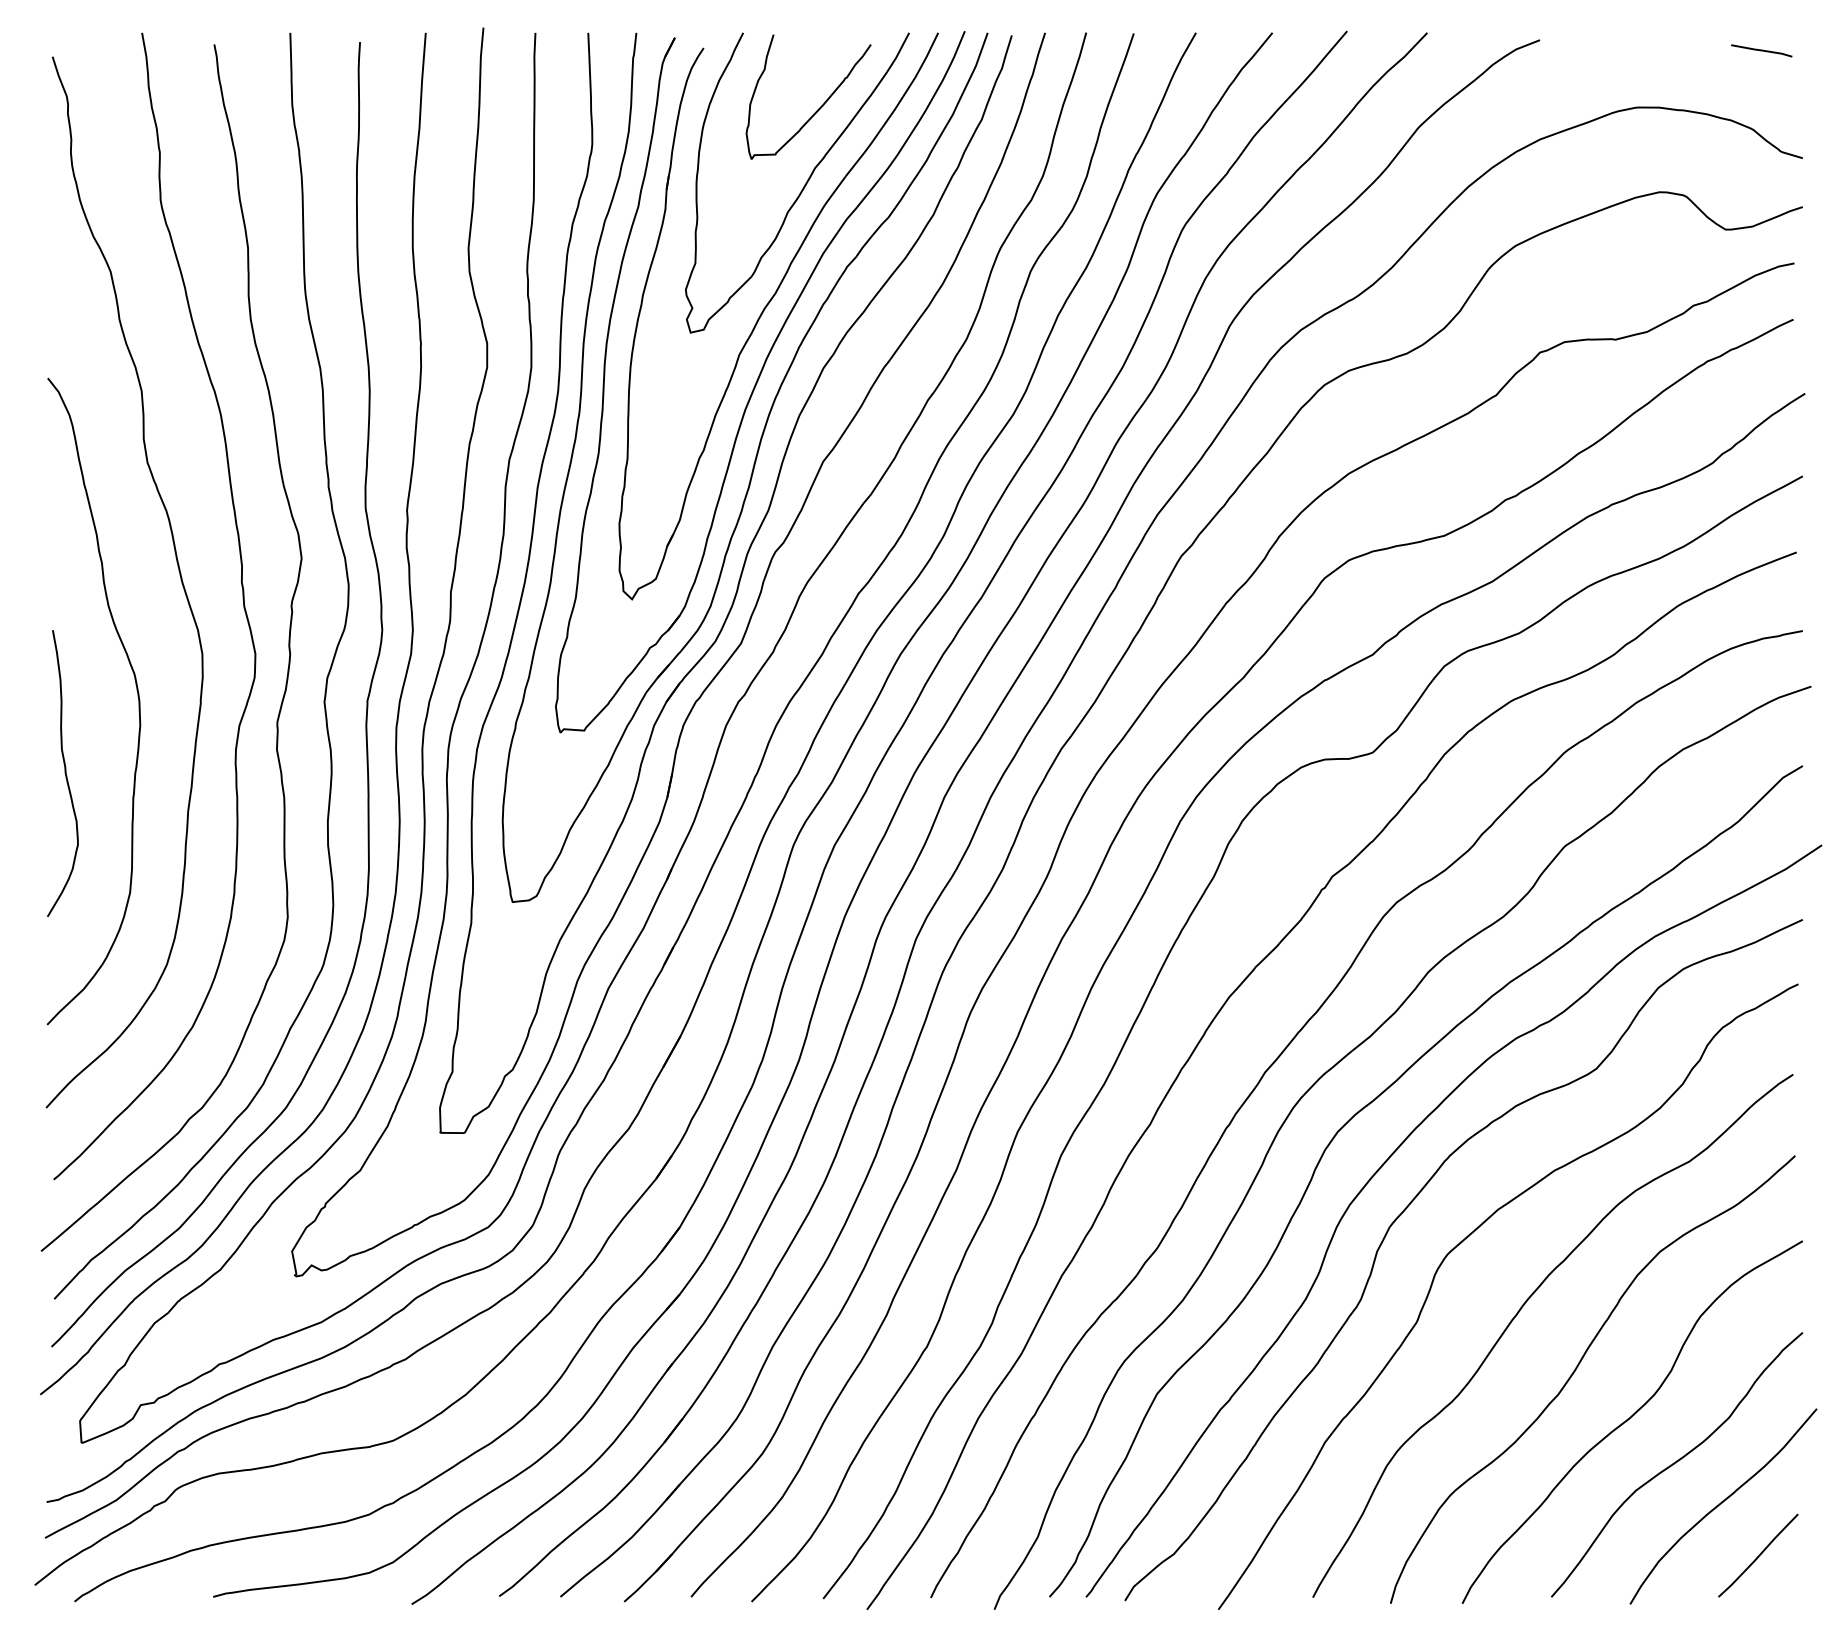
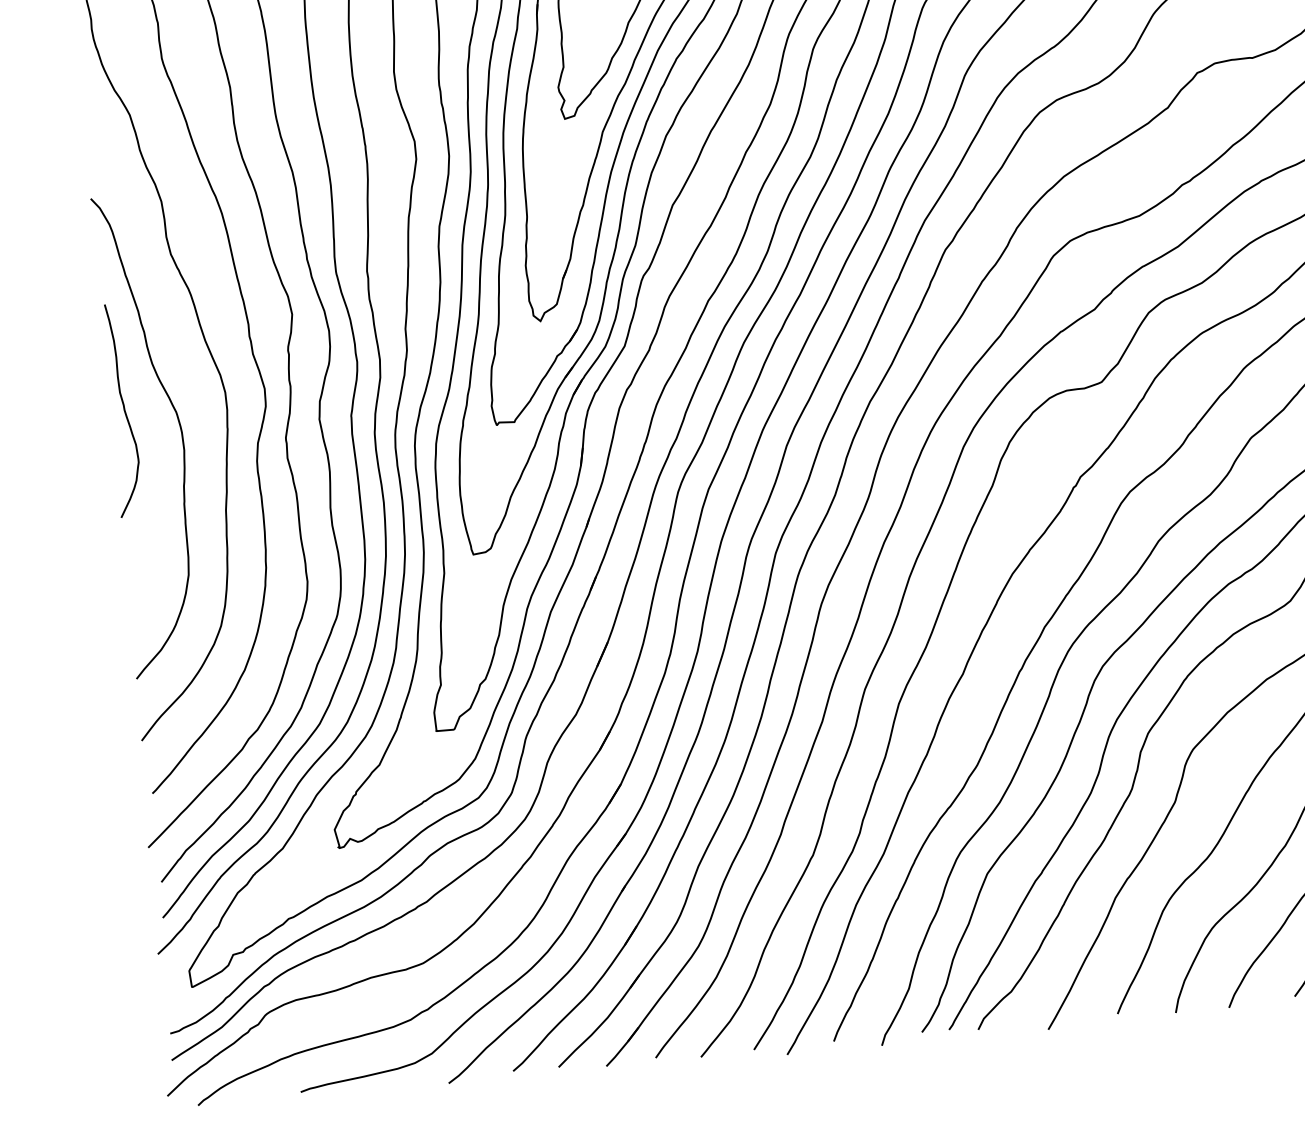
curve: (64, 773) -> (123, 410), moved

